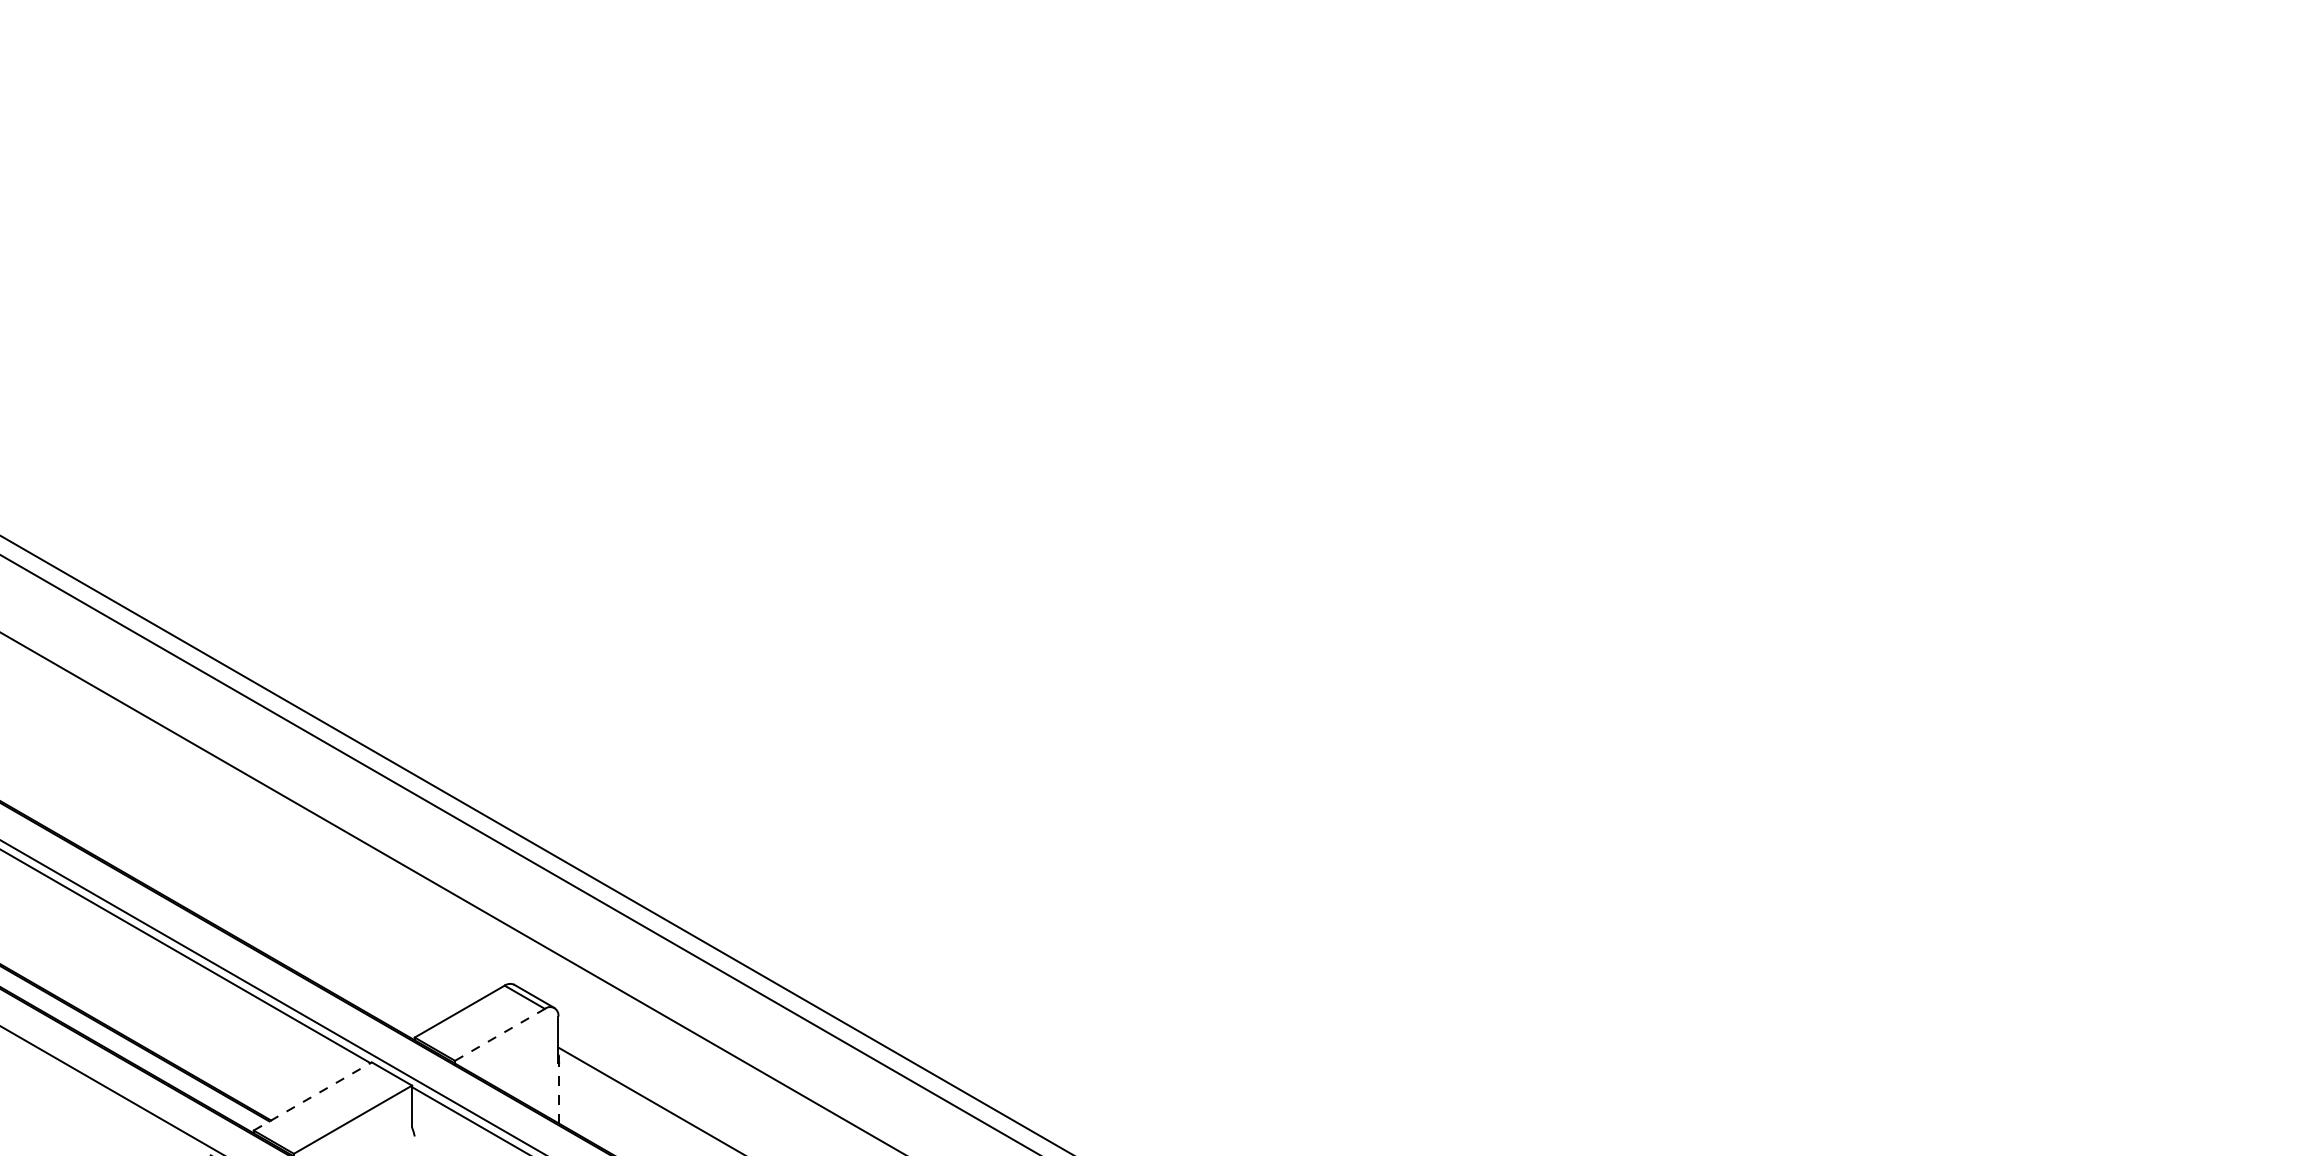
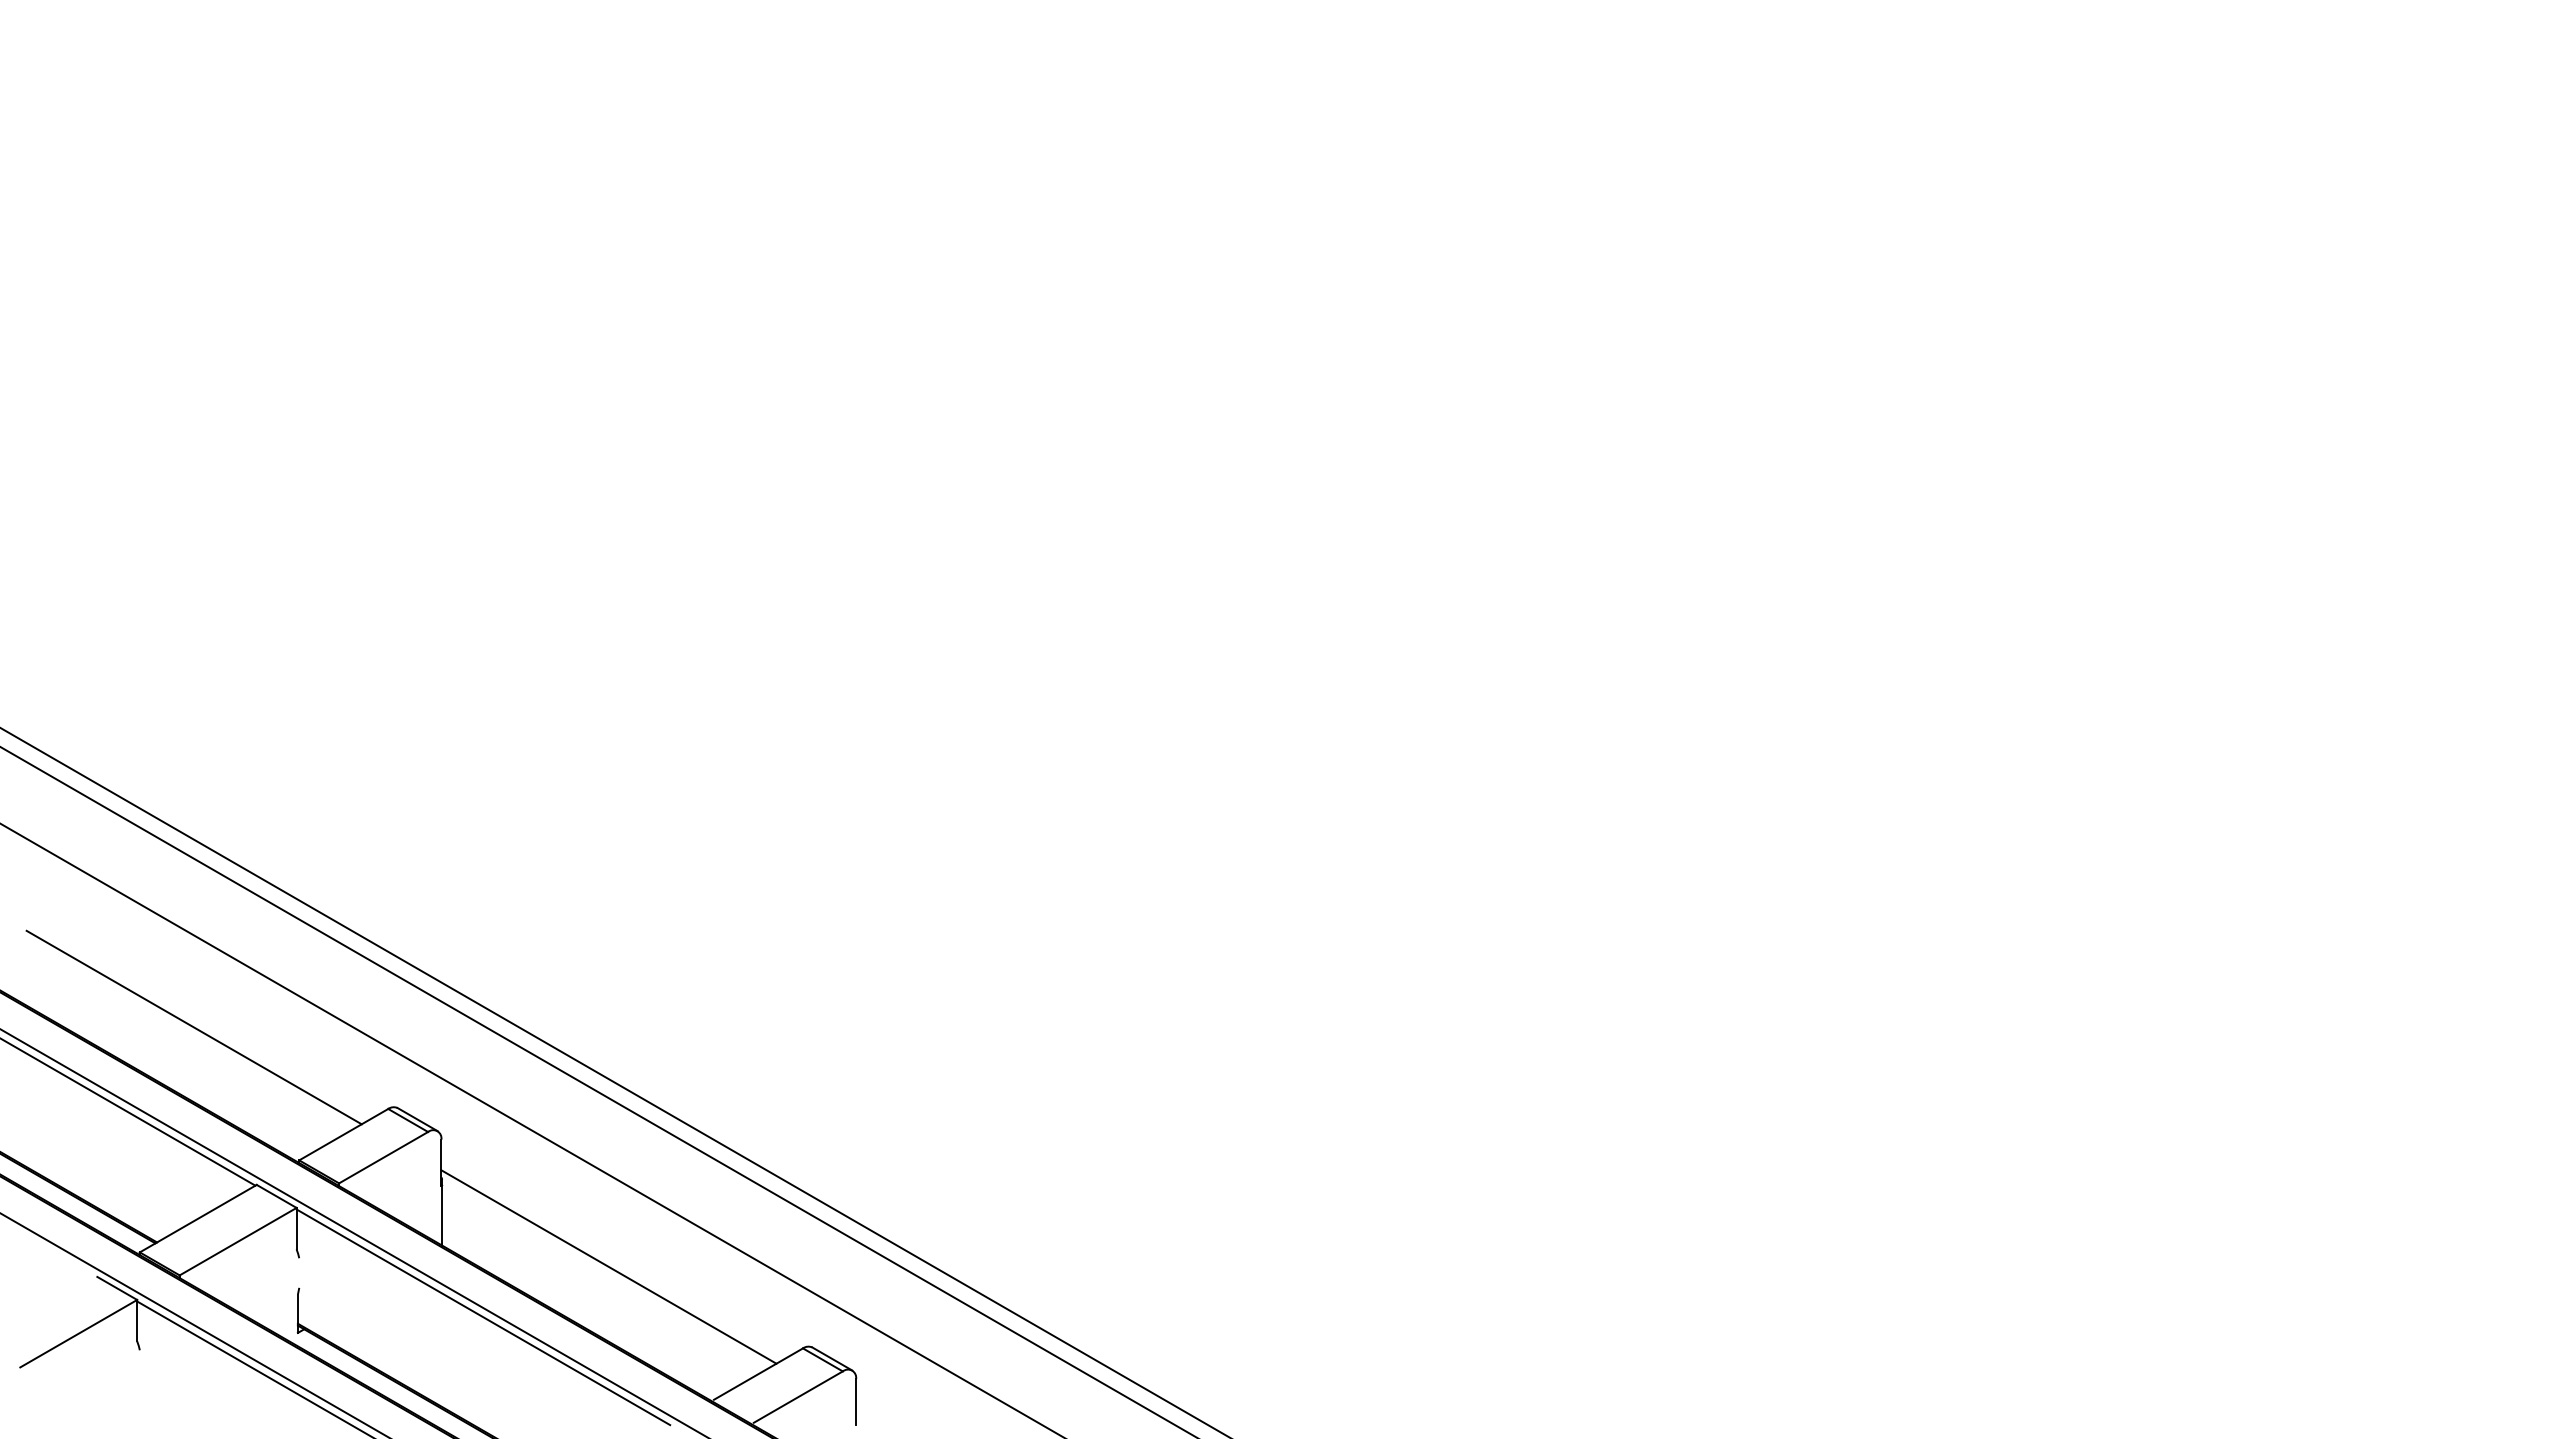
line: (307, 903) -> (193, 1027), added
line: (500, 1034) -> (384, 1157), dashed -> solid
line: (559, 1090) -> (442, 1212), dashed -> solid
line: (312, 1096) -> (198, 1218), dashed -> solid

